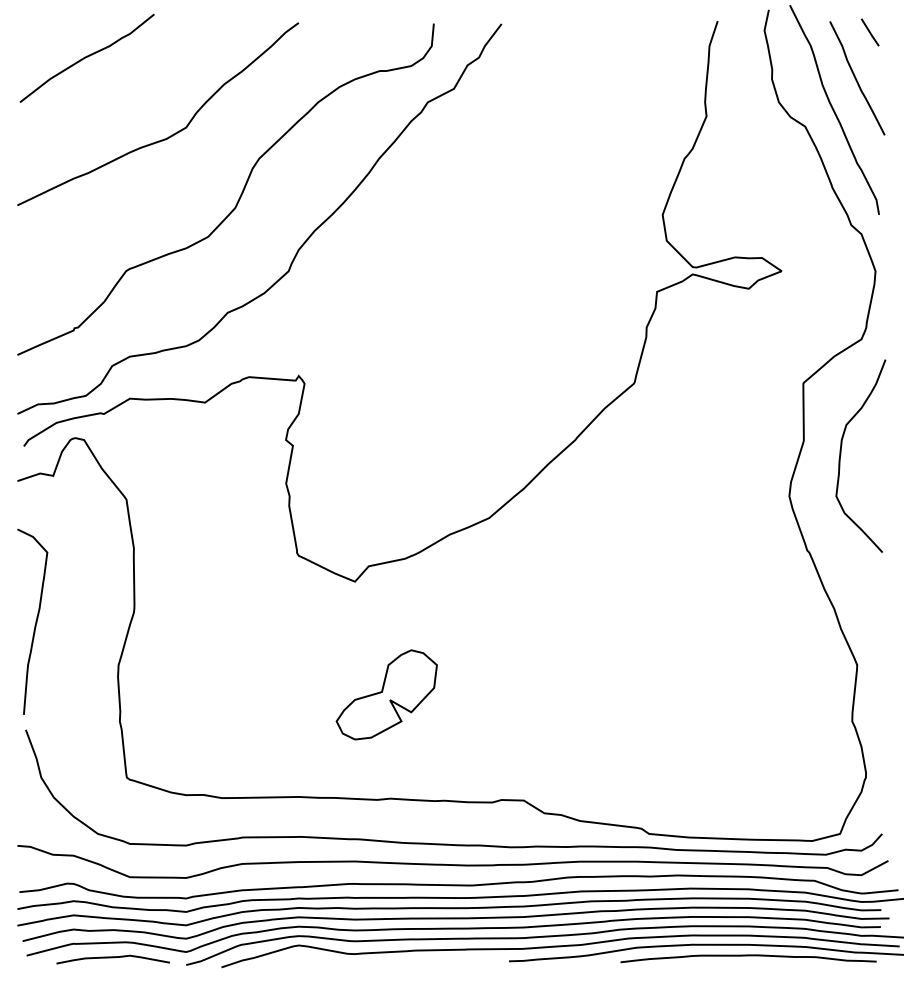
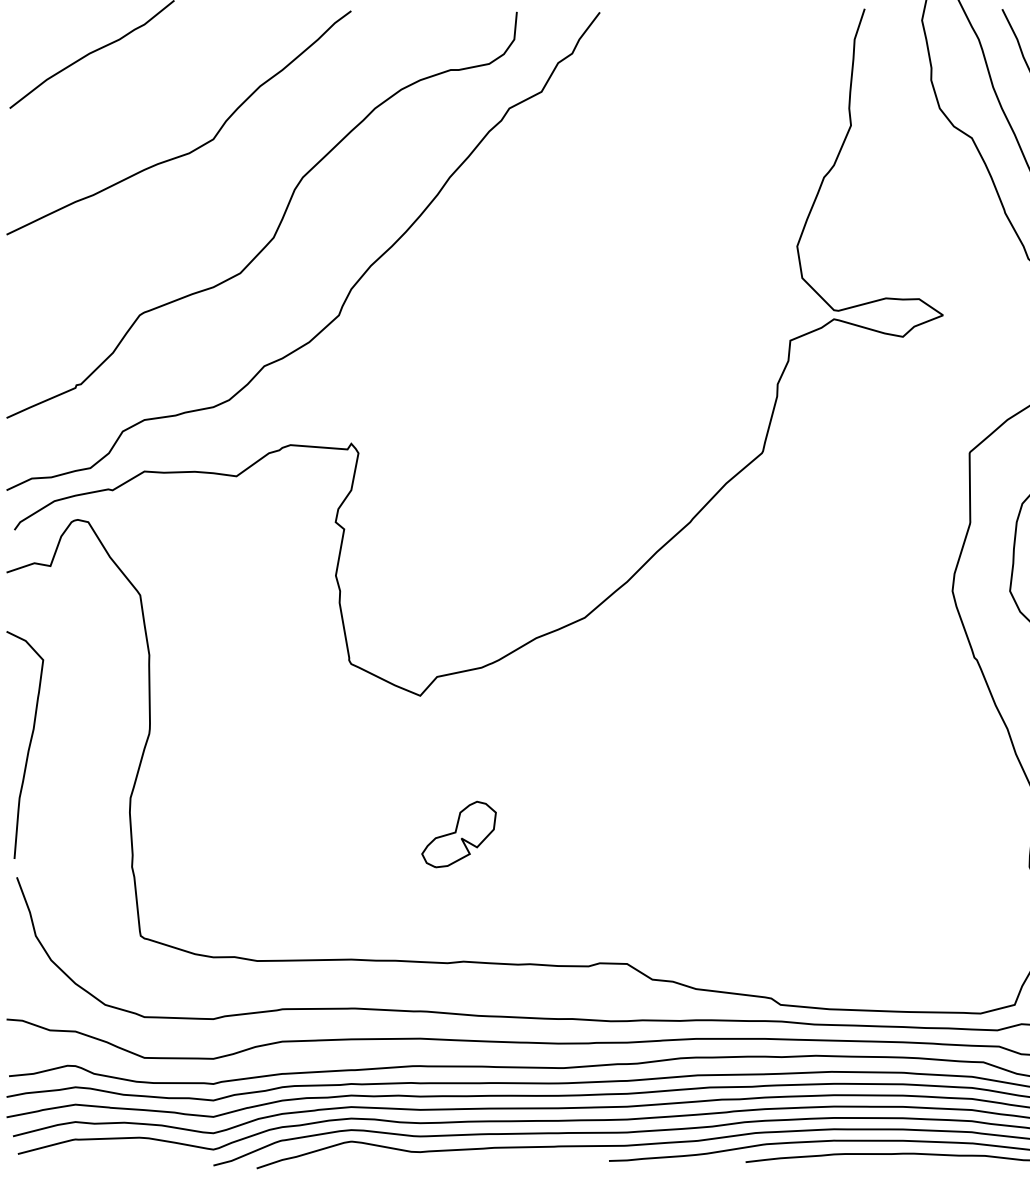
part: (386, 694) -> (458, 834), size x0.6
curve: (112, 958) -> (123, 1157), removed

